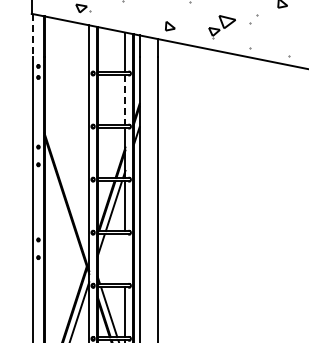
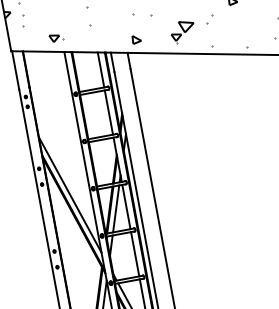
line: (32, 35) -> (15, 70), dashed -> solid
line: (125, 100) -> (109, 112), dashed -> solid
line: (66, 181) -> (69, 194), added
line: (125, 259) -> (135, 254), added

